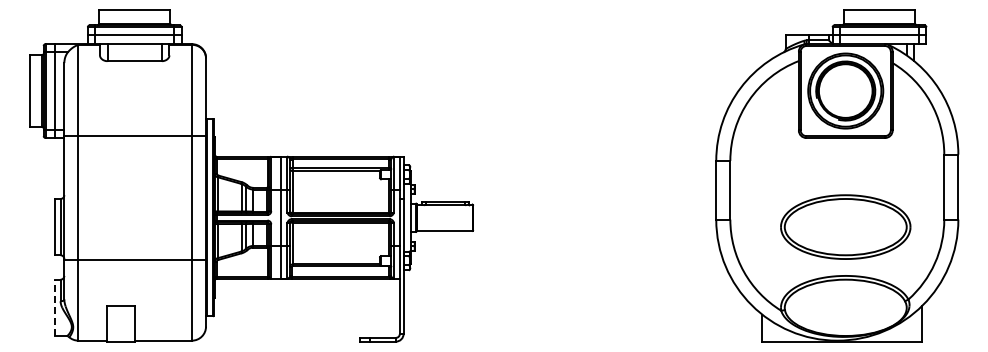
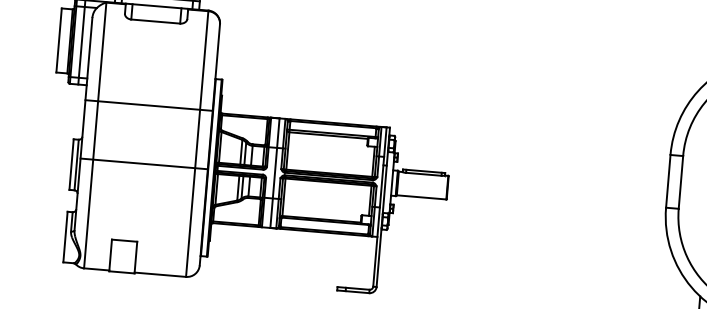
line: (135, 135) -> (149, 105), moved
line: (135, 259) -> (144, 163), moved
line: (54, 307) -> (65, 236), dashed -> solid

